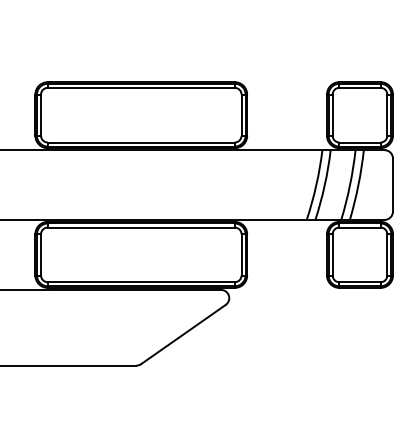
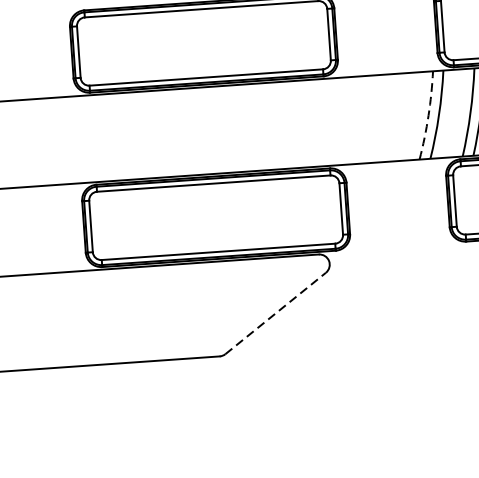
arc: (316, 185) -> (428, 115), solid -> dashed
line: (183, 334) -> (275, 313), solid -> dashed

